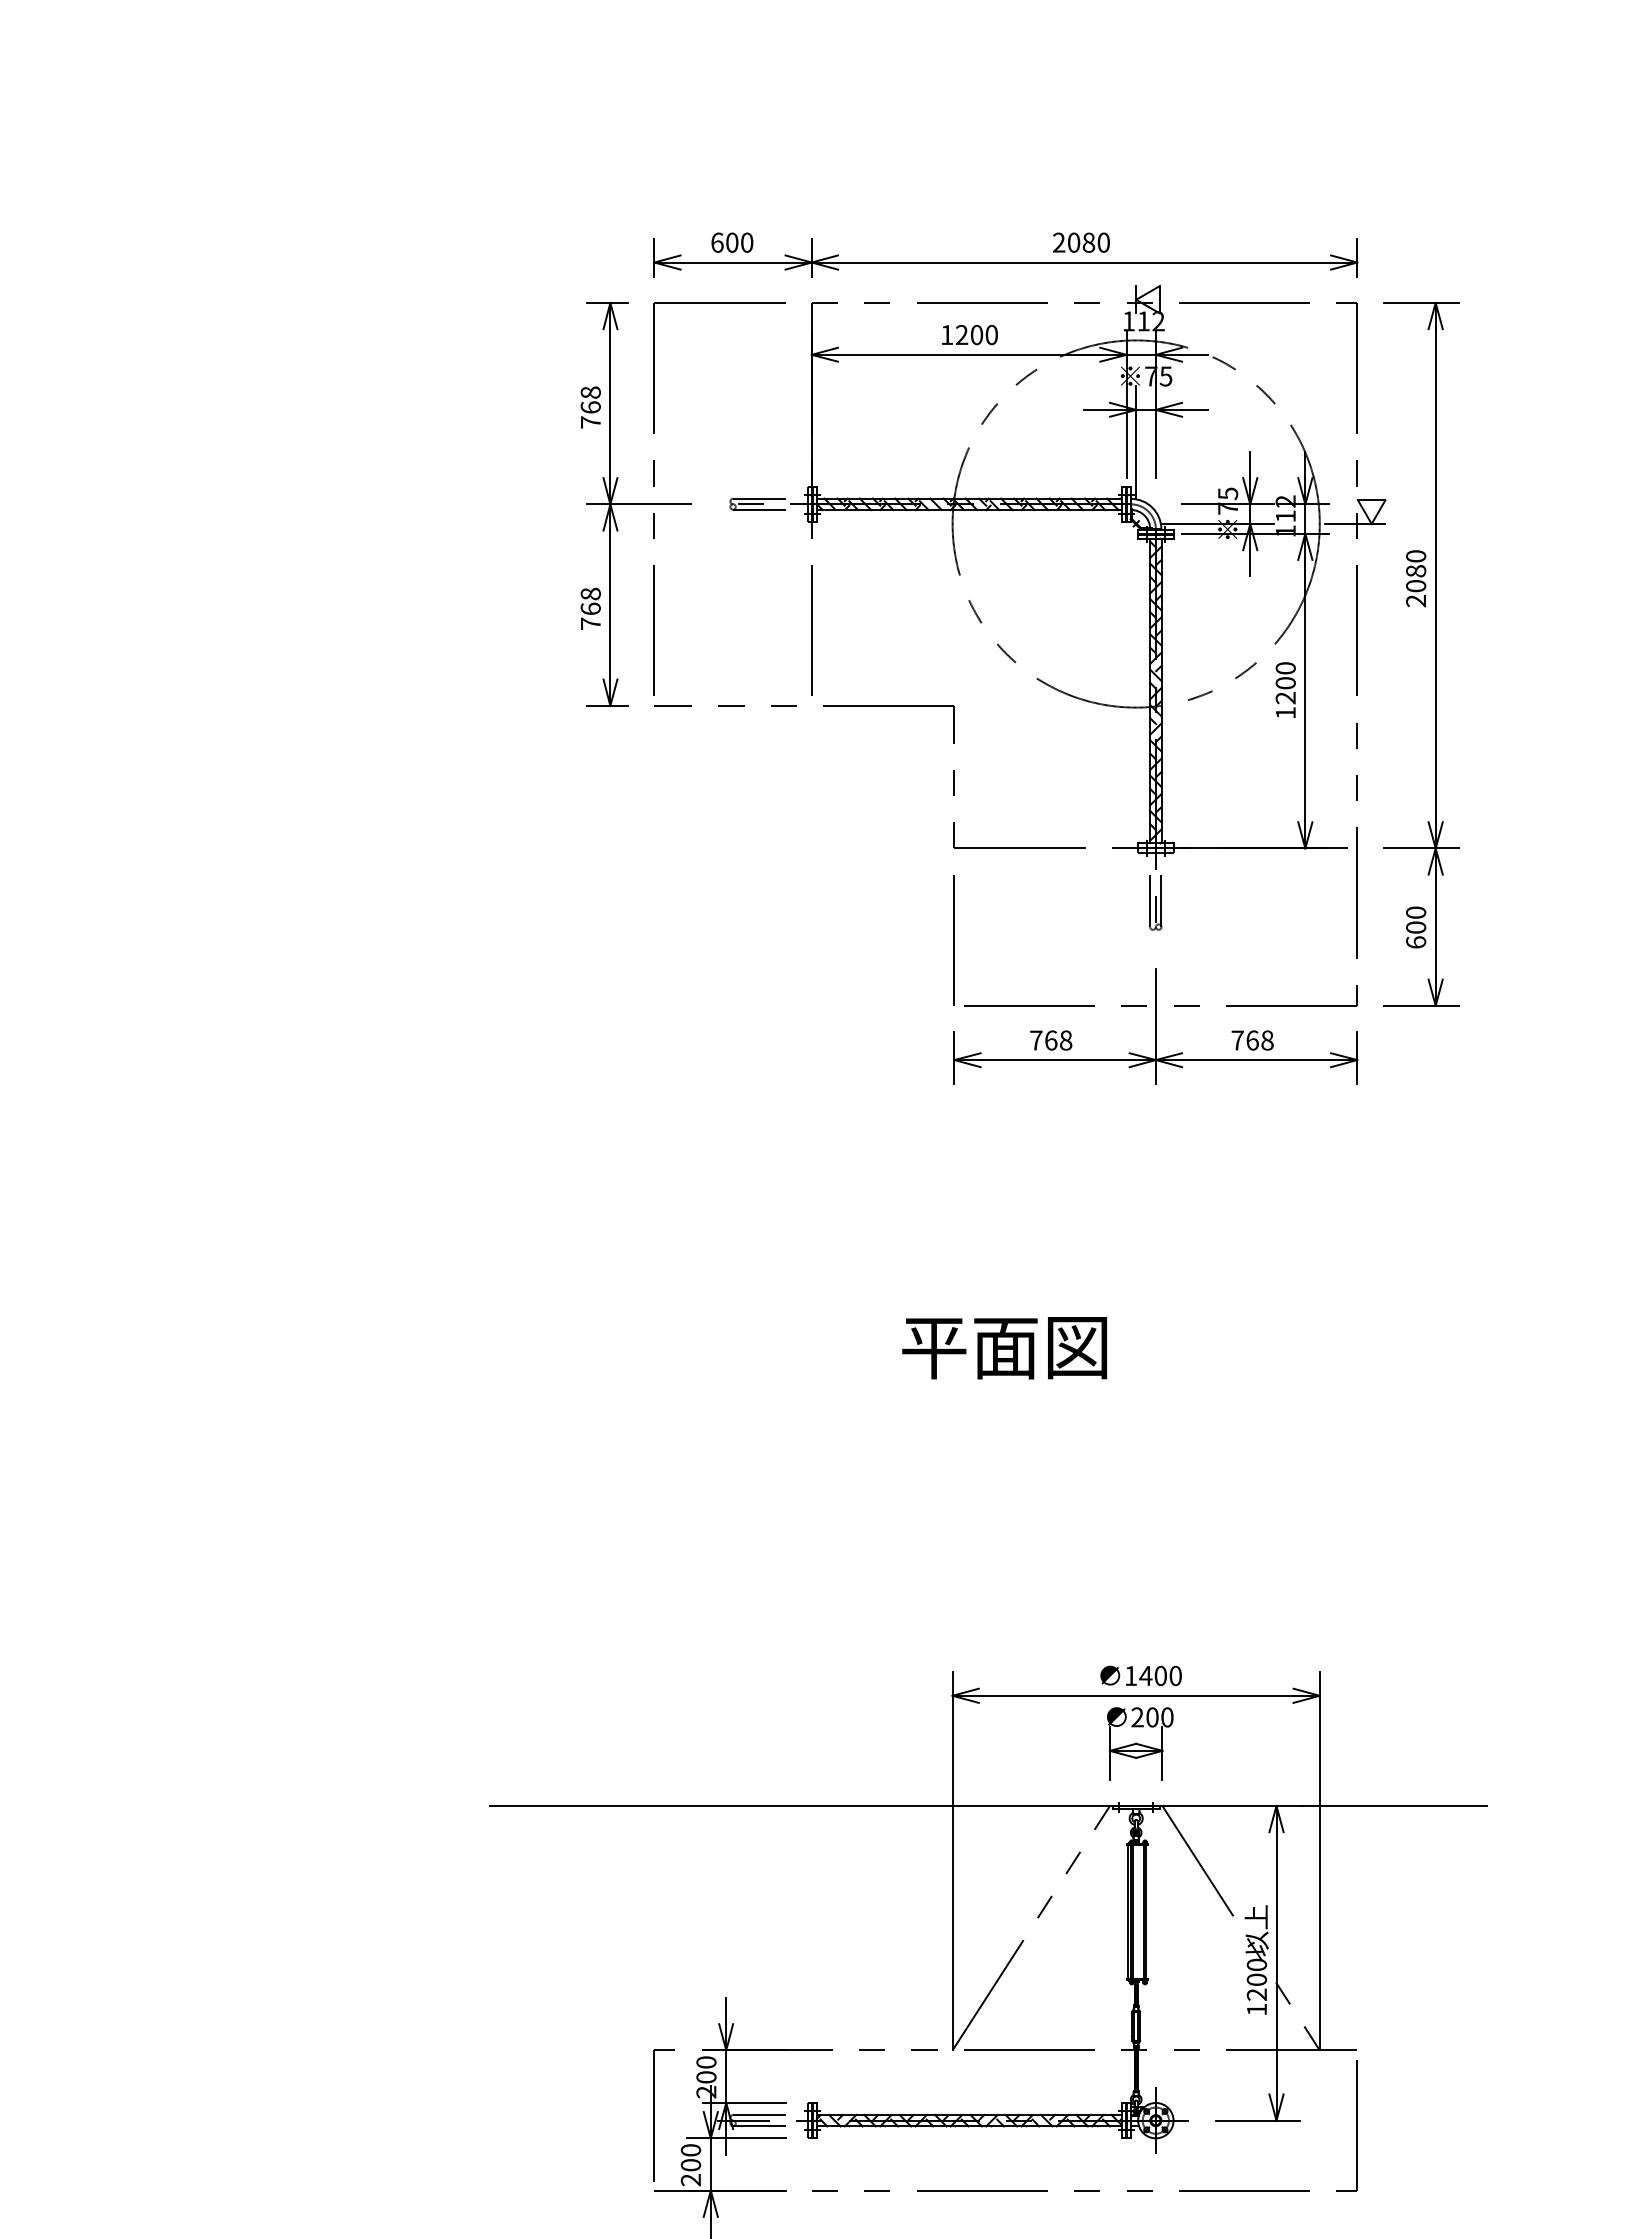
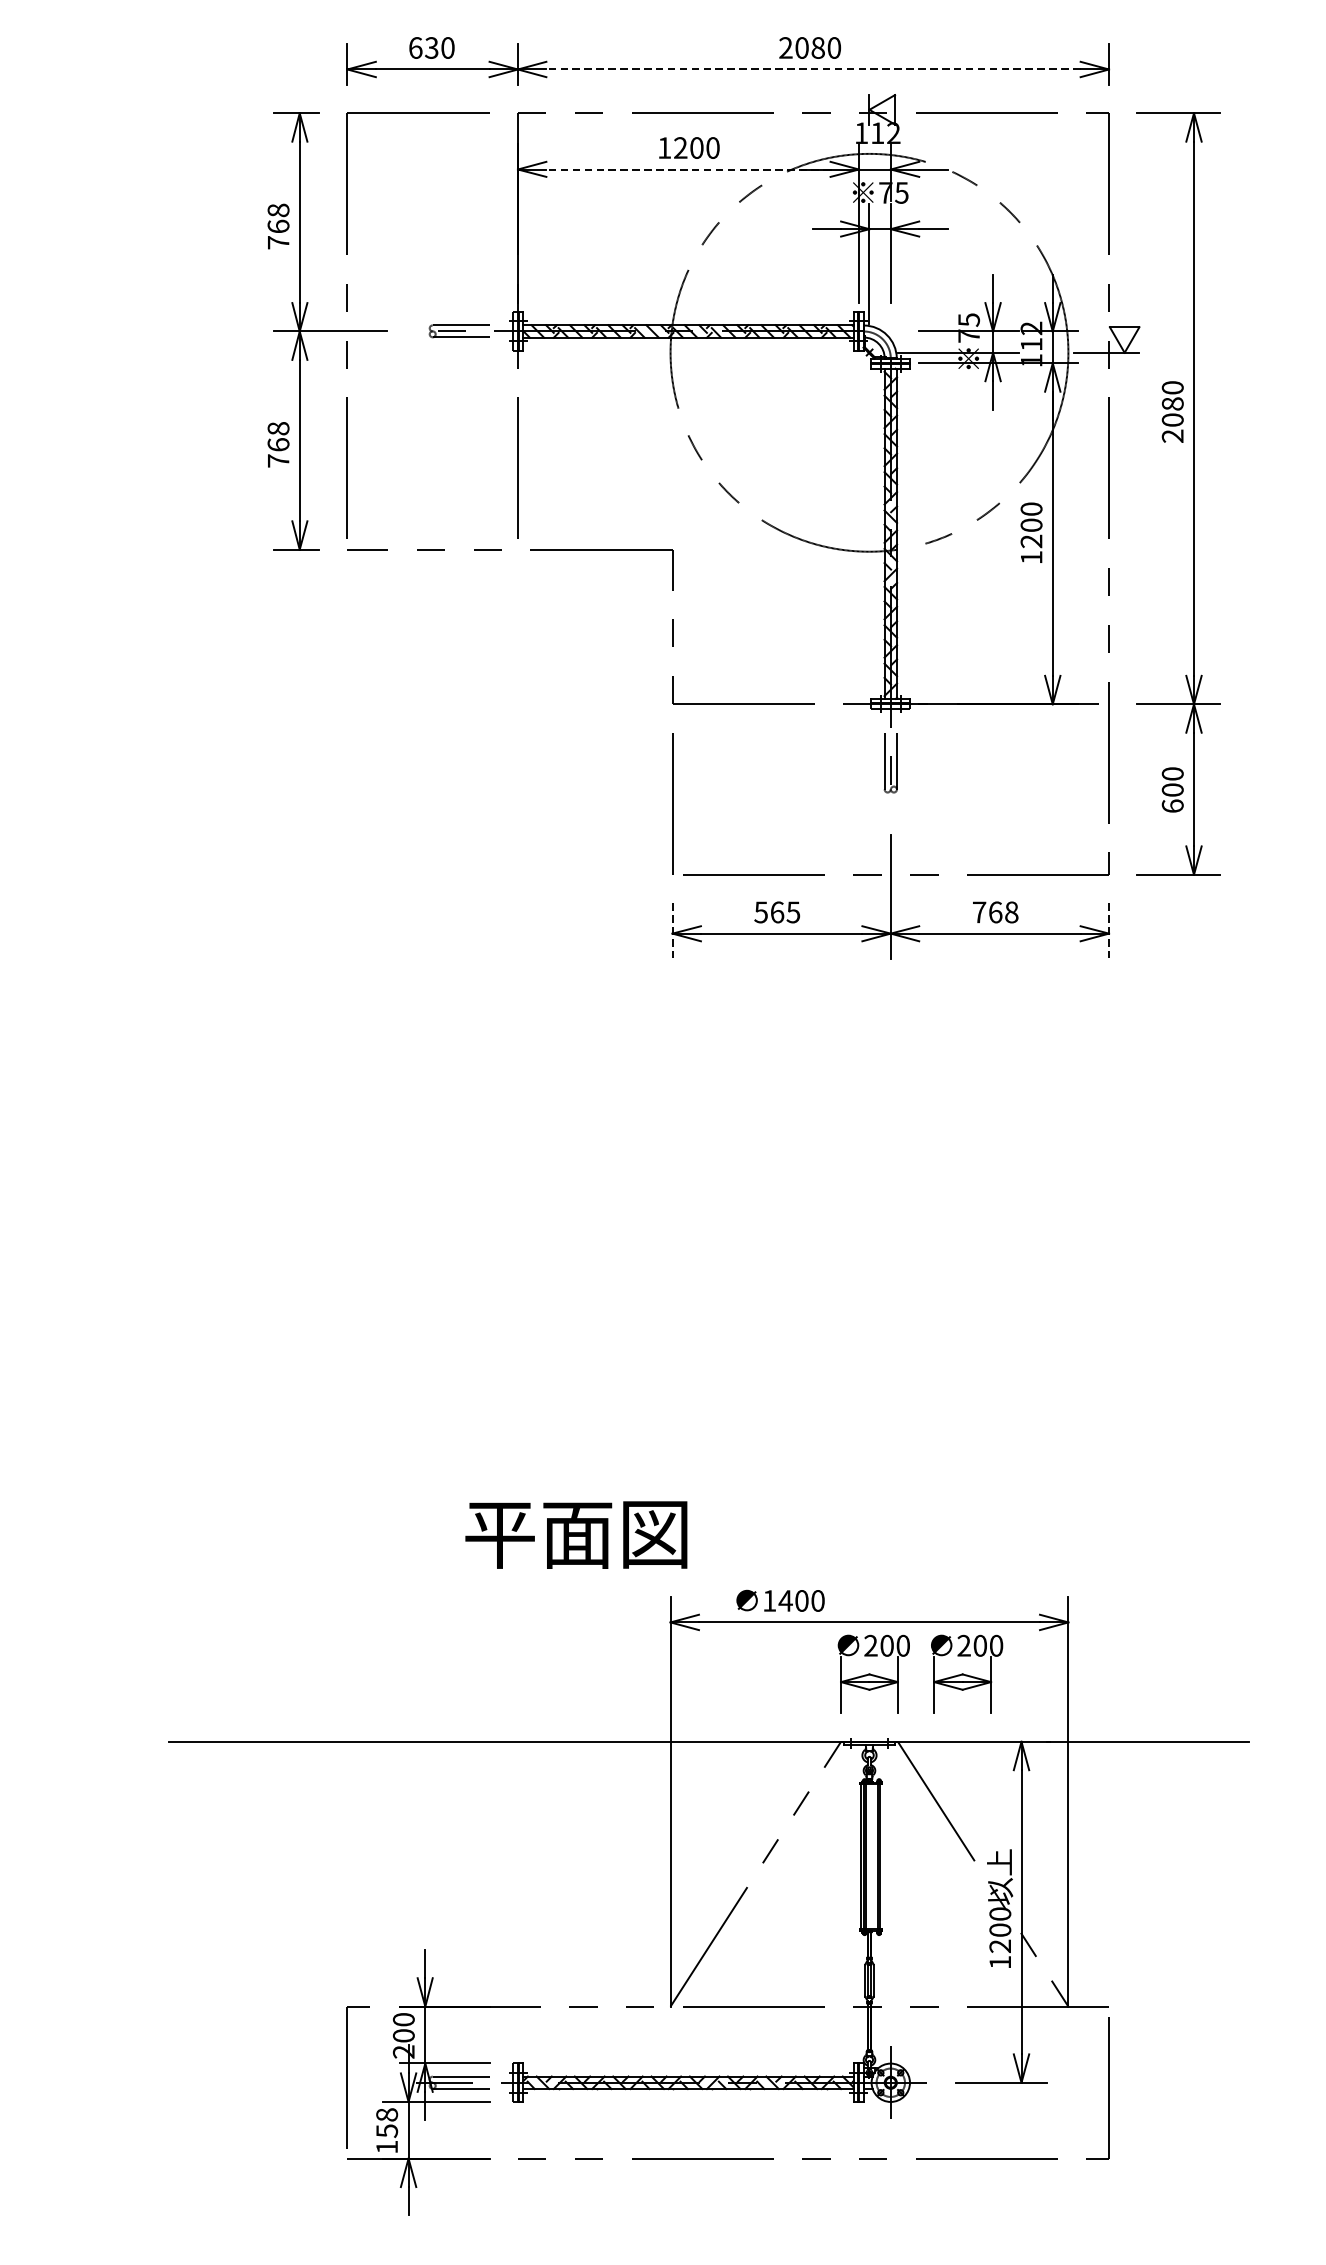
text: (732, 242) -> (432, 47), 600 -> 630
line: (1084, 262) -> (813, 69), solid -> dashed
line: (968, 354) -> (687, 169), solid -> dashed
text: (1051, 1040) -> (777, 912), 768 -> 565
line: (954, 1057) -> (672, 930), solid -> dashed
line: (1357, 1057) -> (1109, 930), solid -> dashed
text: (1004, 1348) -> (576, 1535), moved
text: (1140, 1675) -> (779, 1600), moved
part: (1226, 1743) -> (967, 1674), added
text: (690, 2165) -> (386, 2131), 200 -> 158

